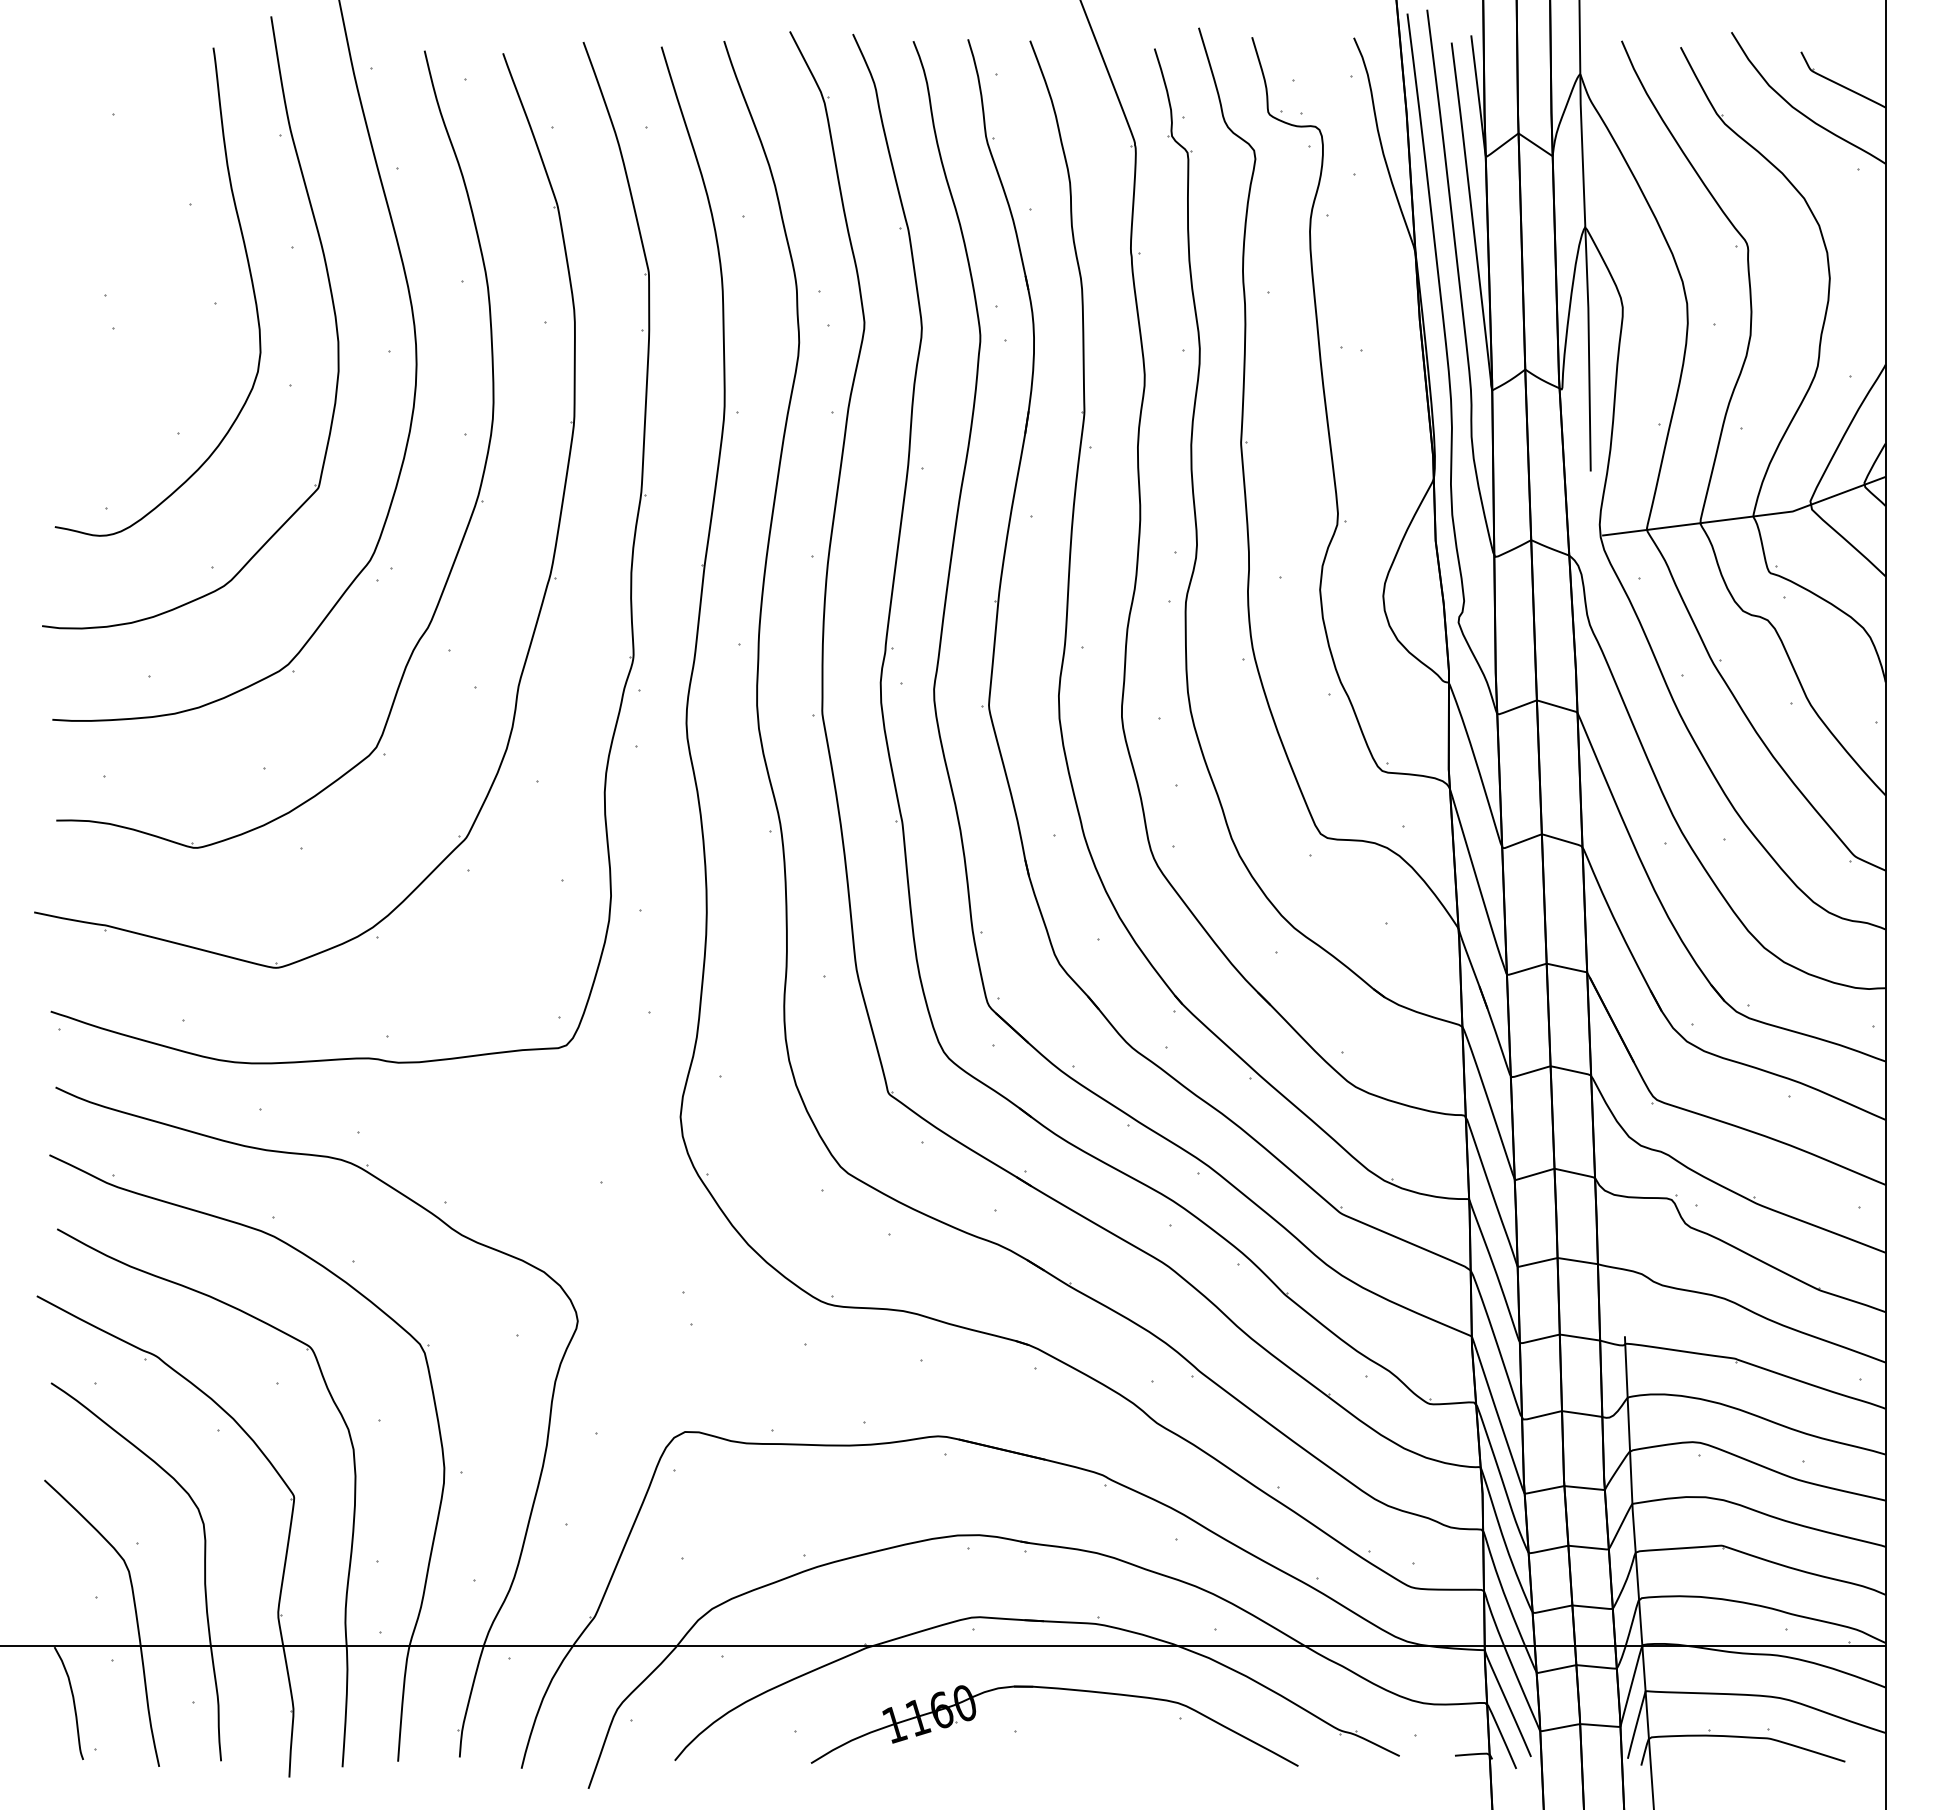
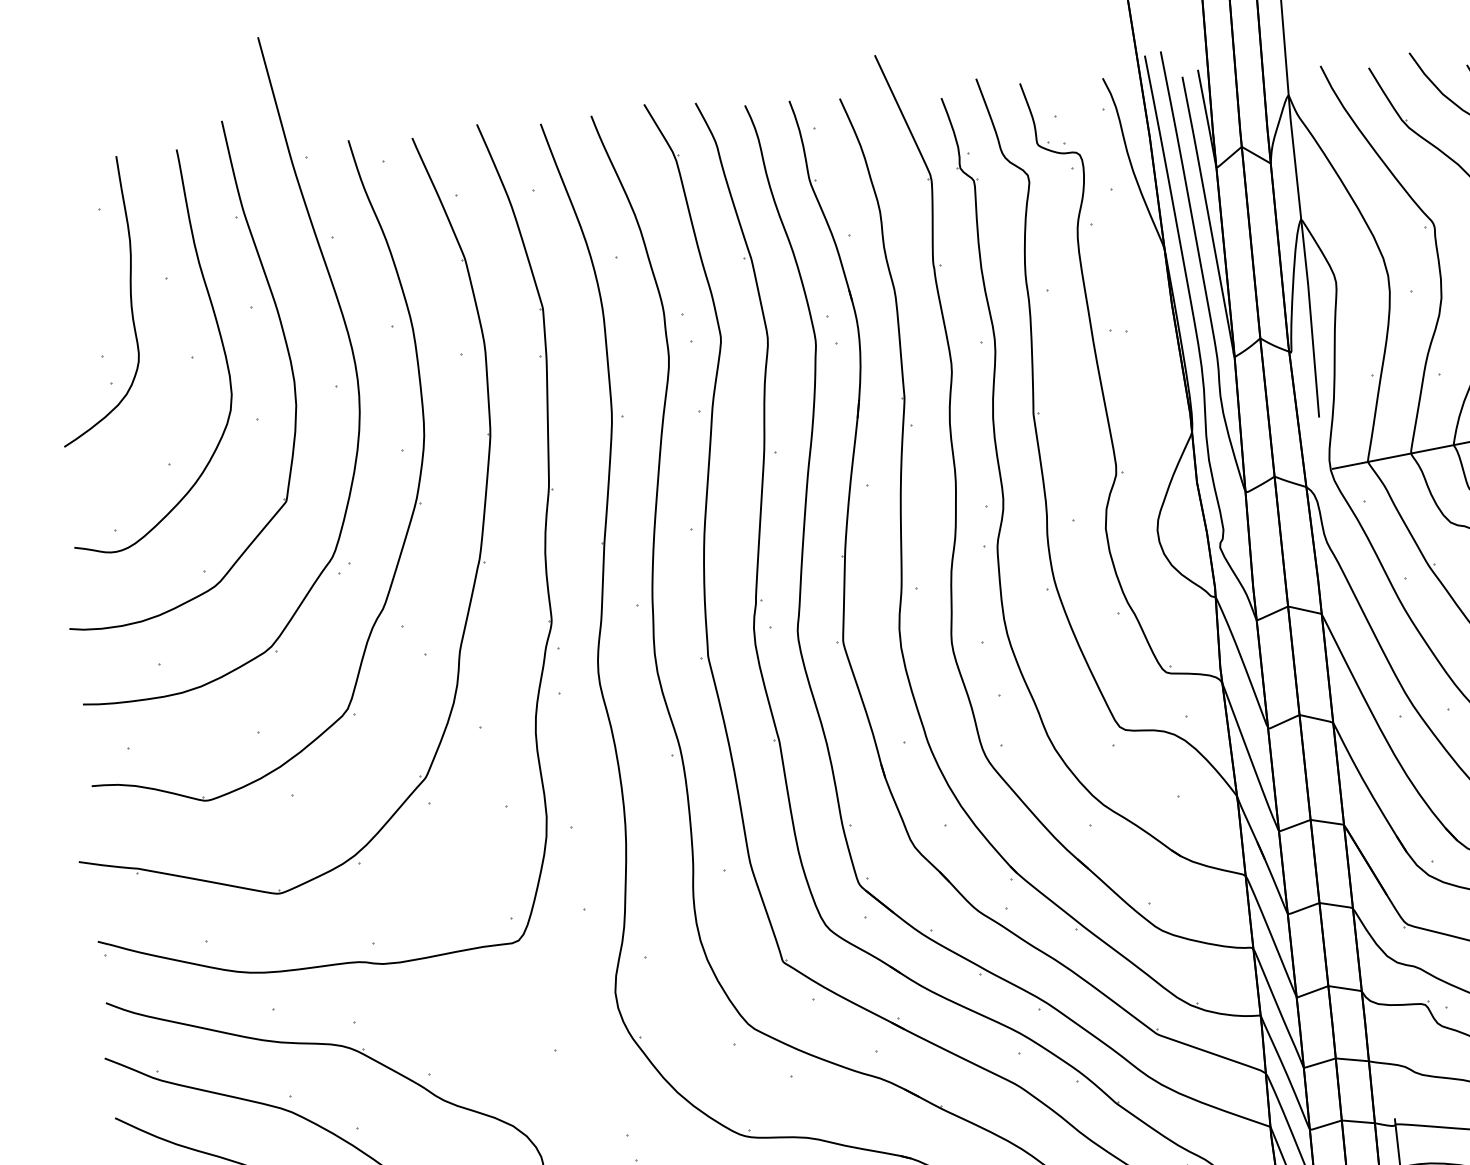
curve: (144, 226) -> (130, 298), added

